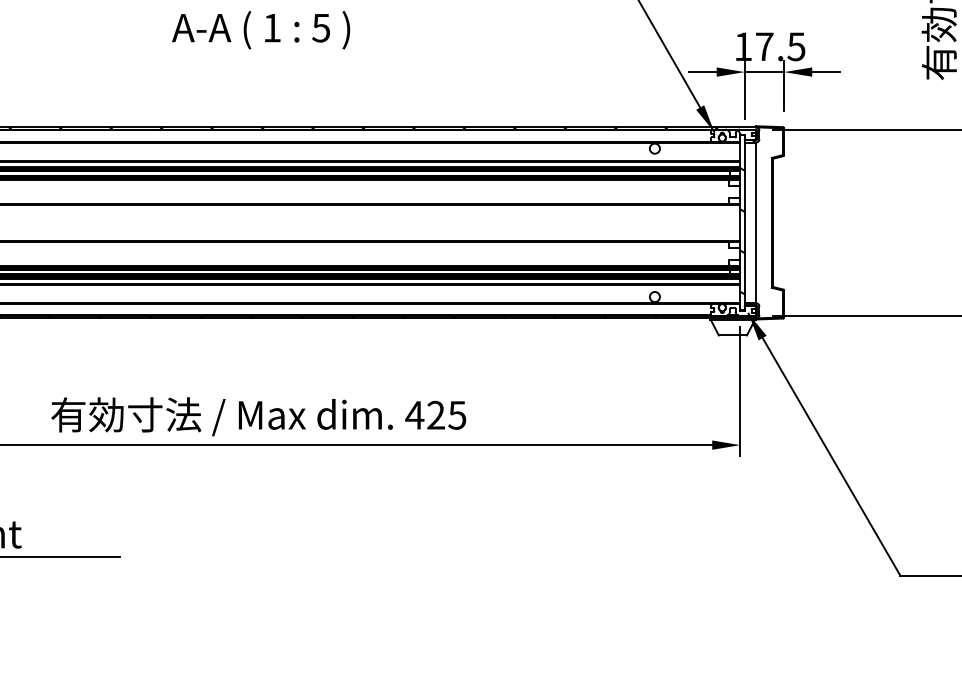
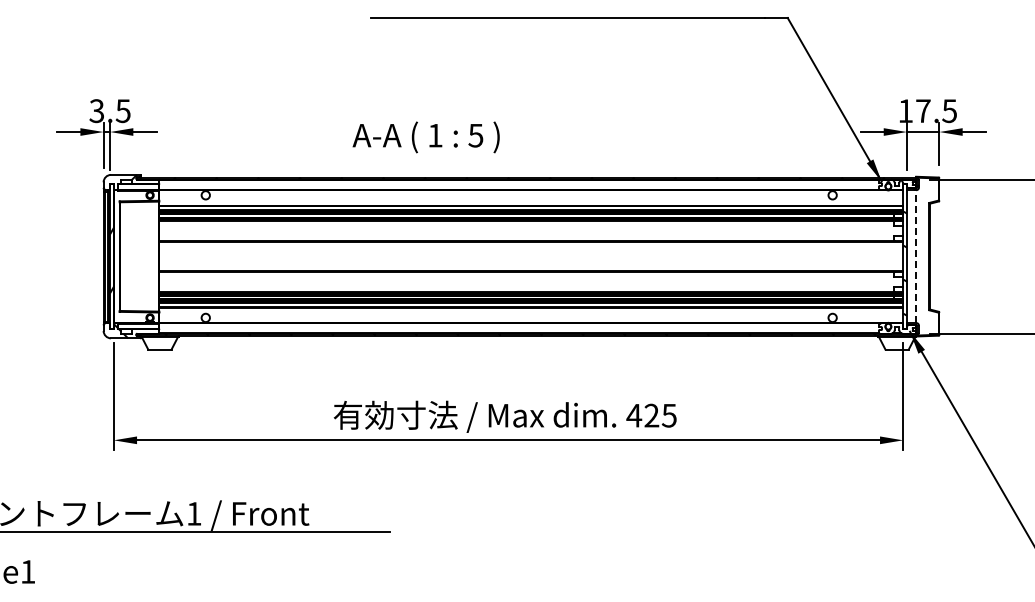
text: (260, 30) -> (425, 137), moved
line: (756, 222) -> (916, 256), solid -> dashed

